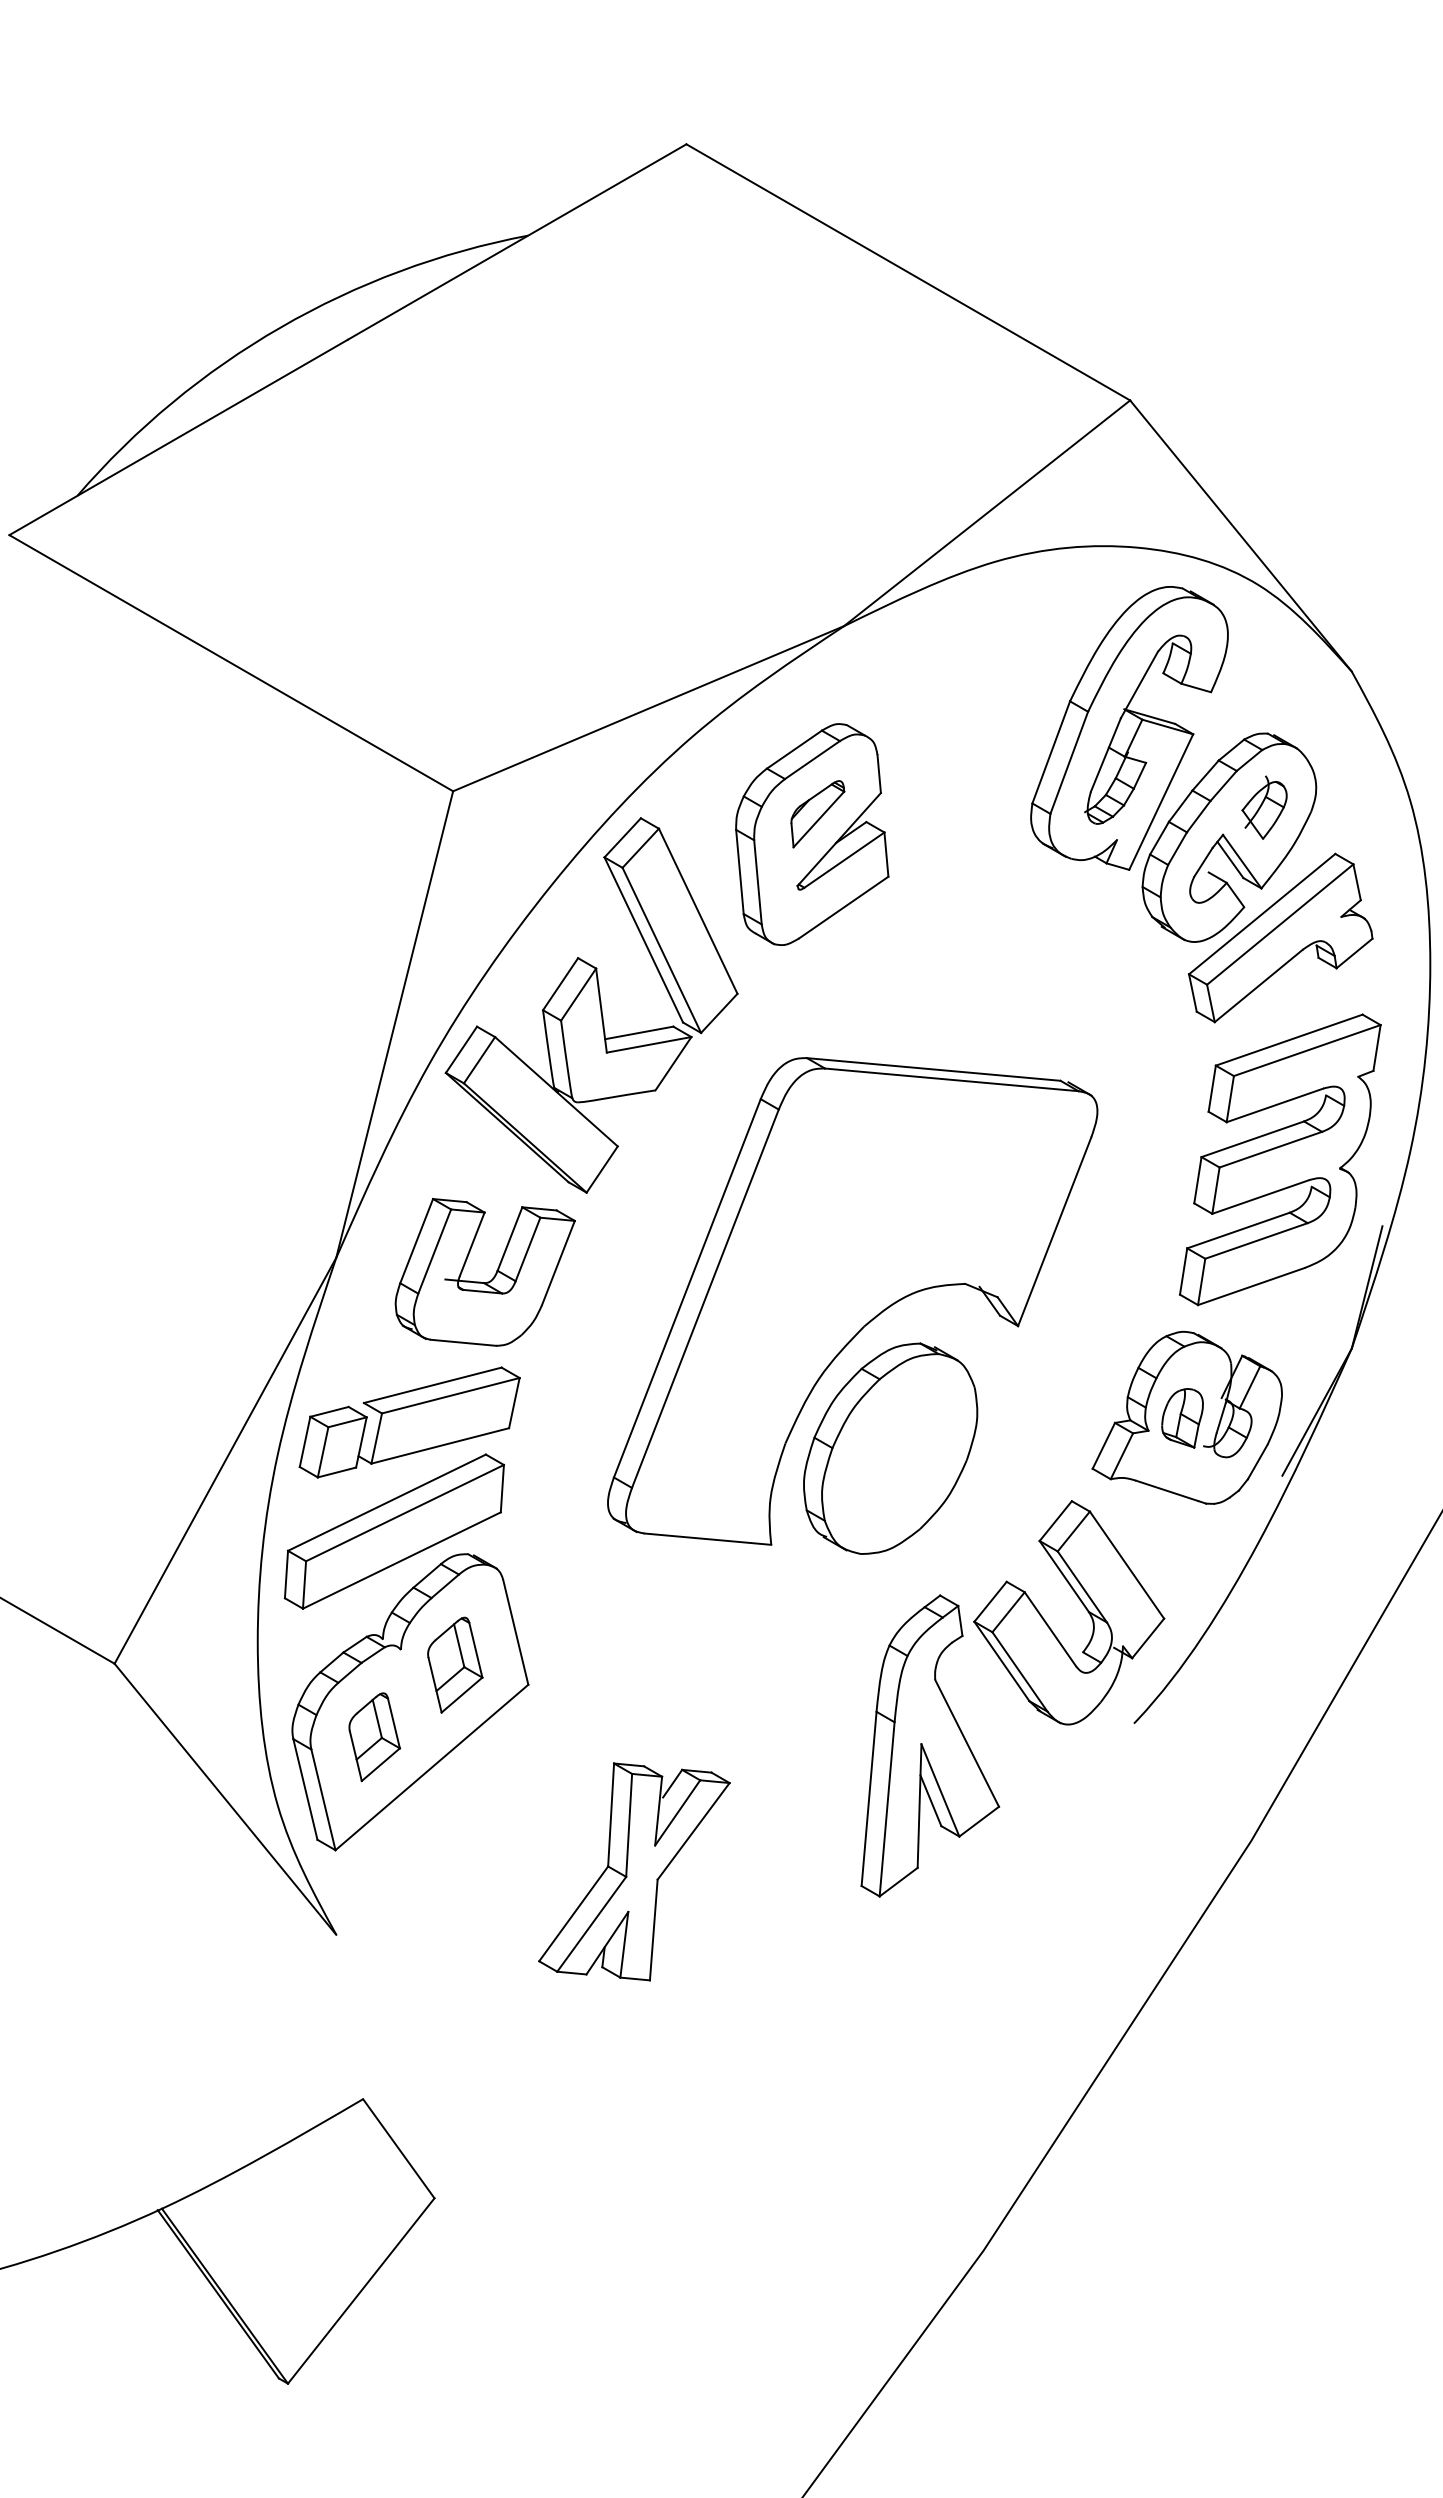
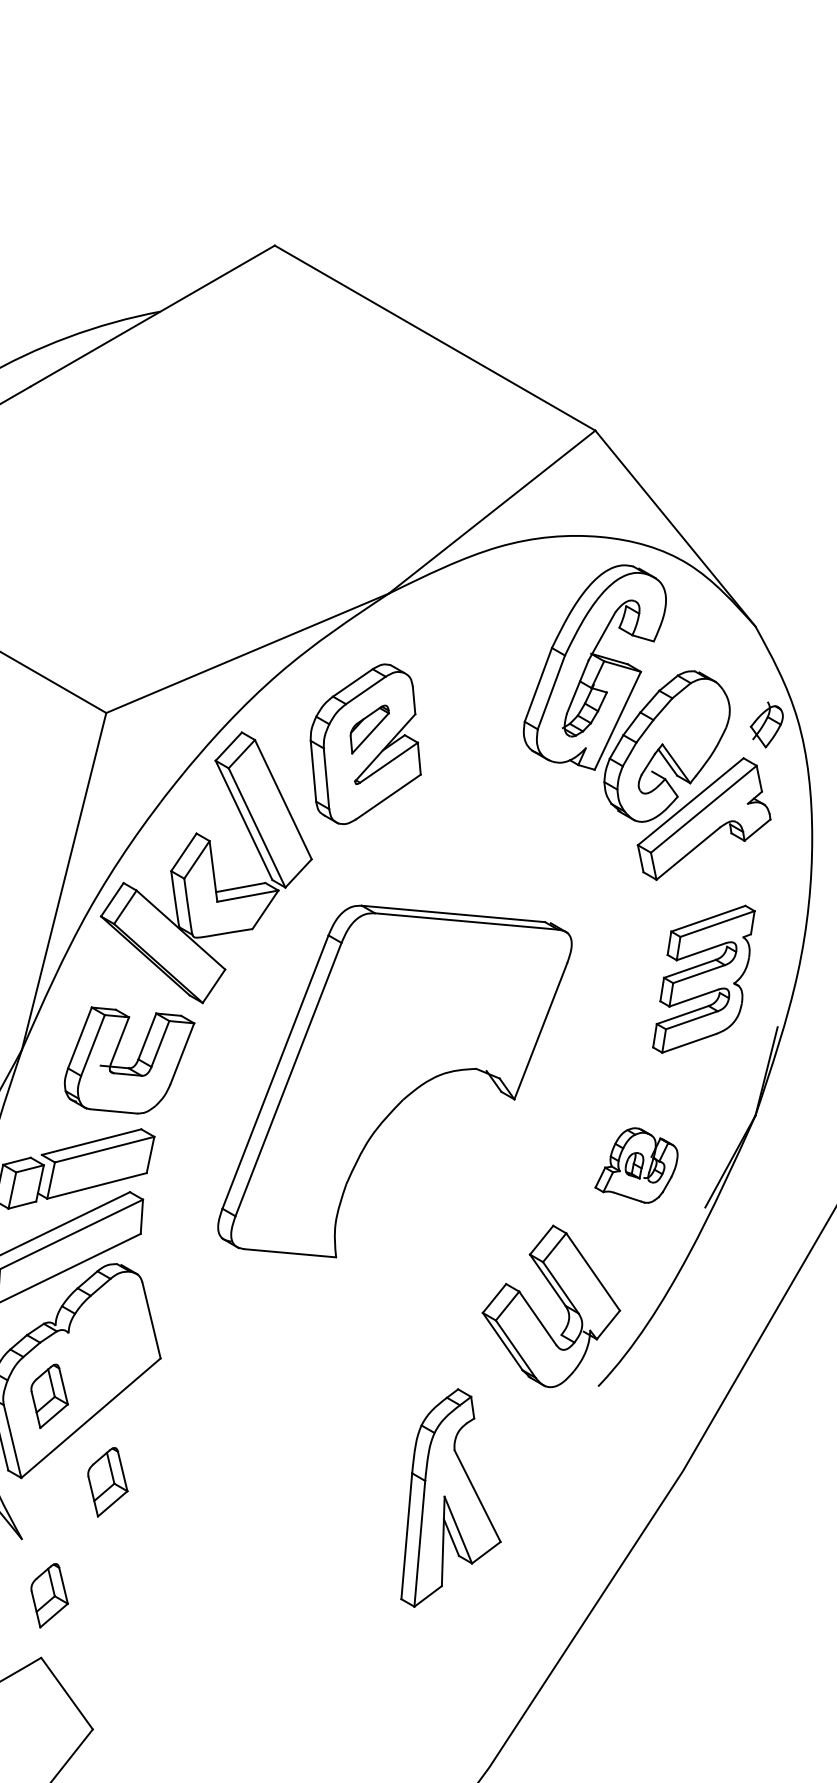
part: (1264, 807) -> (766, 724), moved
part: (1280, 1159) -> (703, 978), size x0.7
part: (1186, 1417) -> (636, 1165), size x0.6
part: (890, 1448) -> (422, 1187), removed
part: (455, 1664) -> (108, 1481), moved
part: (930, 1745) -> (451, 1497), moved
part: (634, 1871) -> (237, 1493), removed
part: (374, 2013) -> (49, 1595), added

